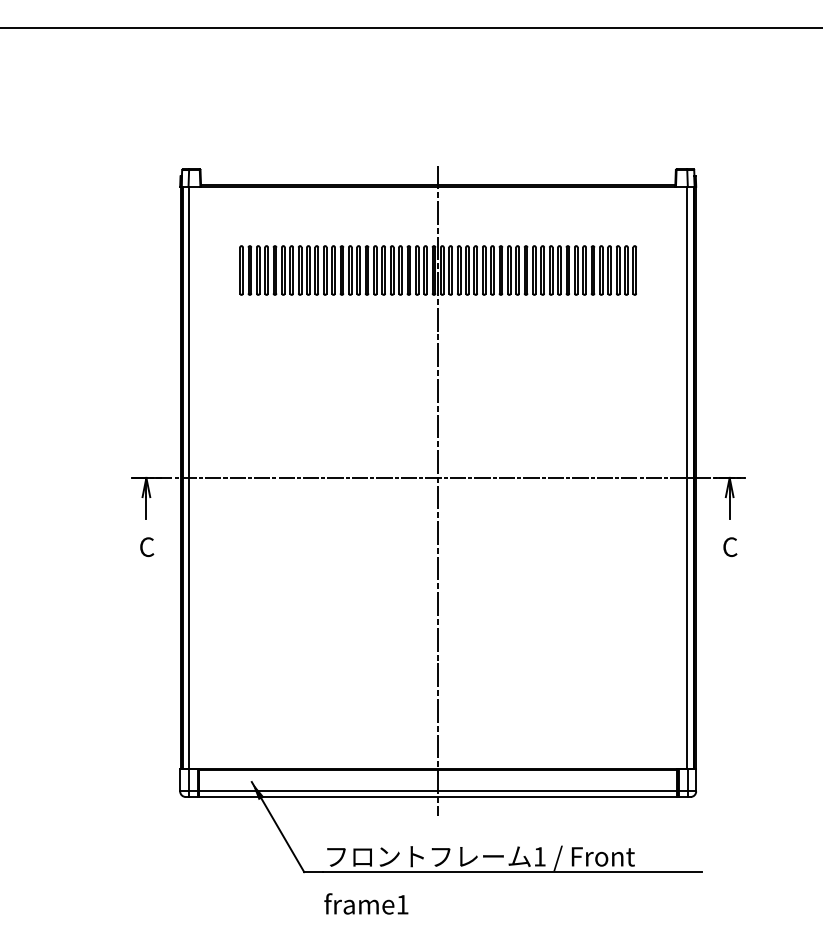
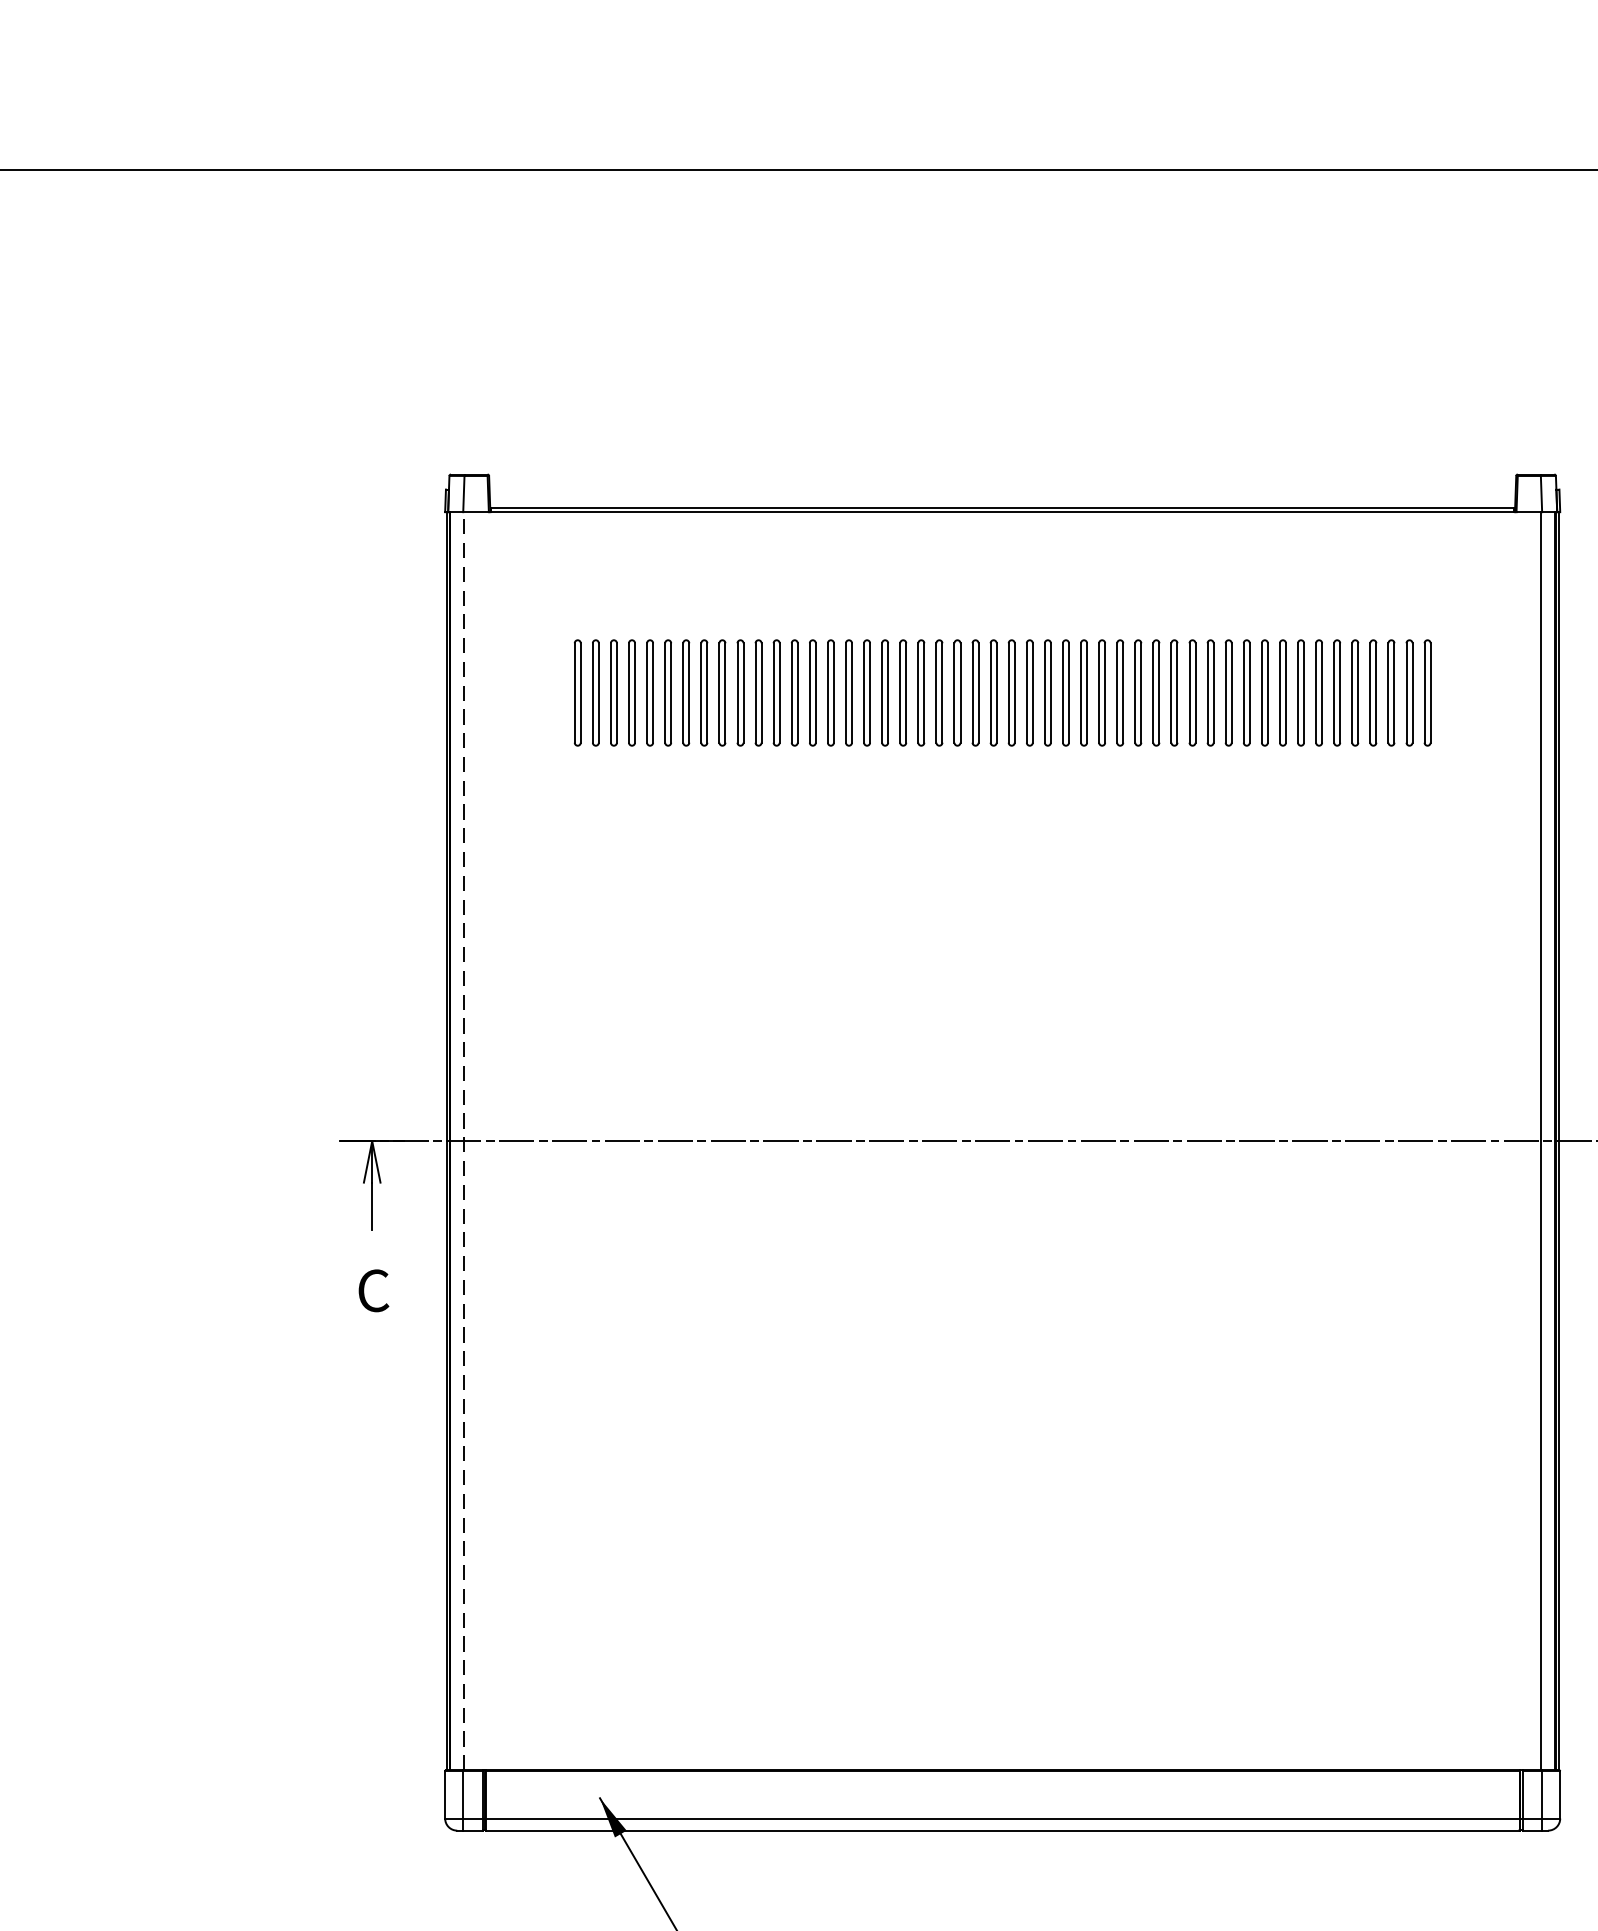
line: (188, 477) -> (463, 1140), solid -> dashed
line: (438, 490) -> (1003, 1168), removed

